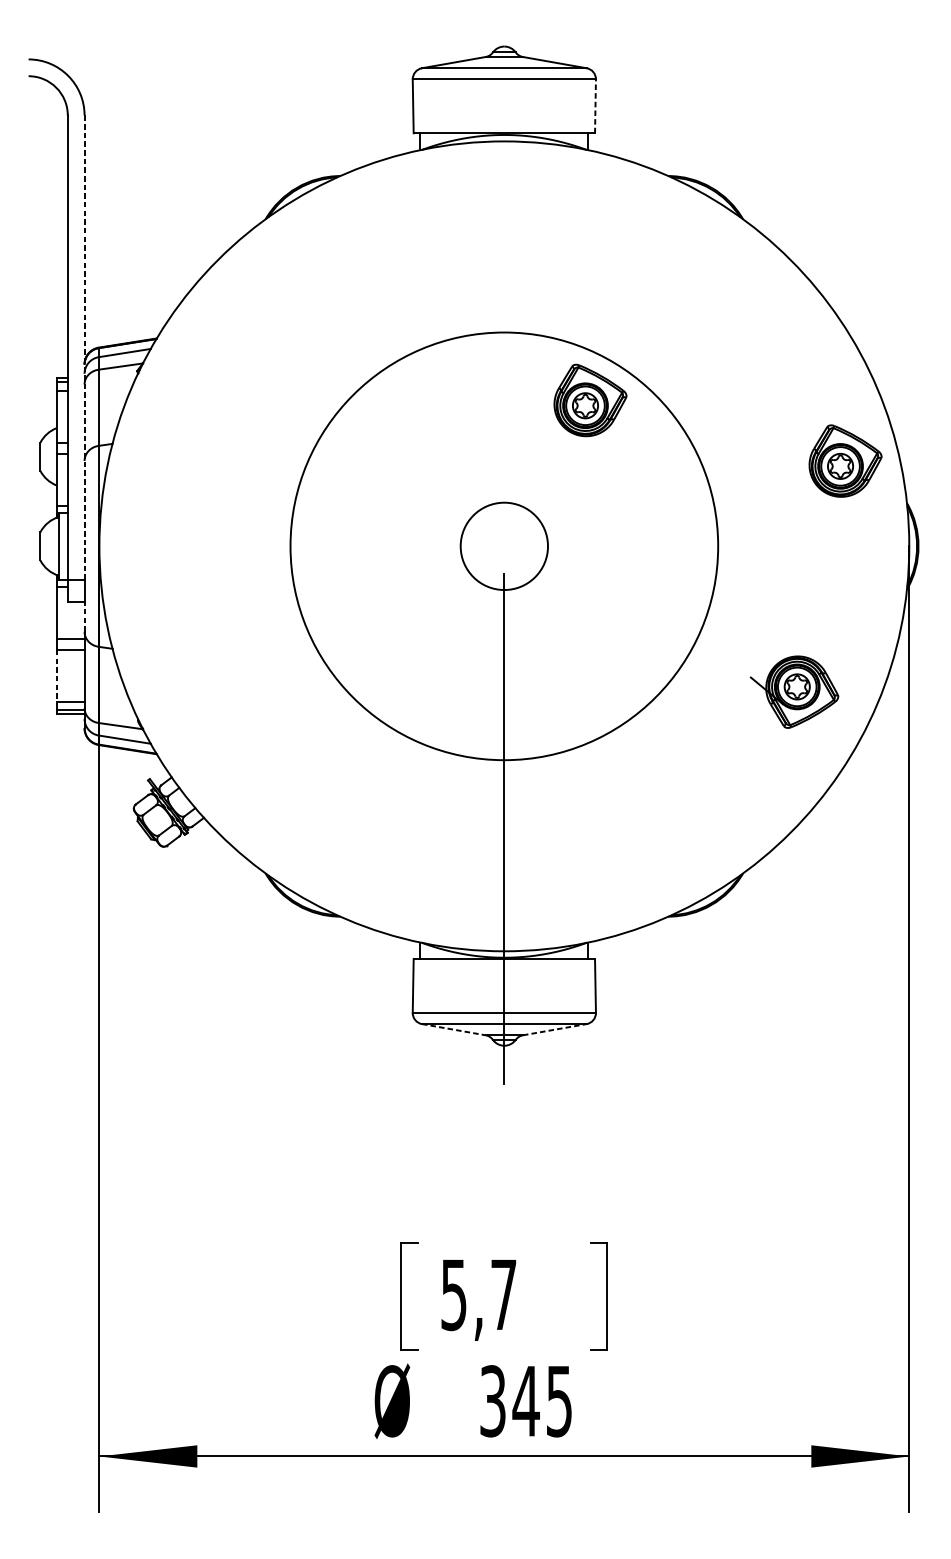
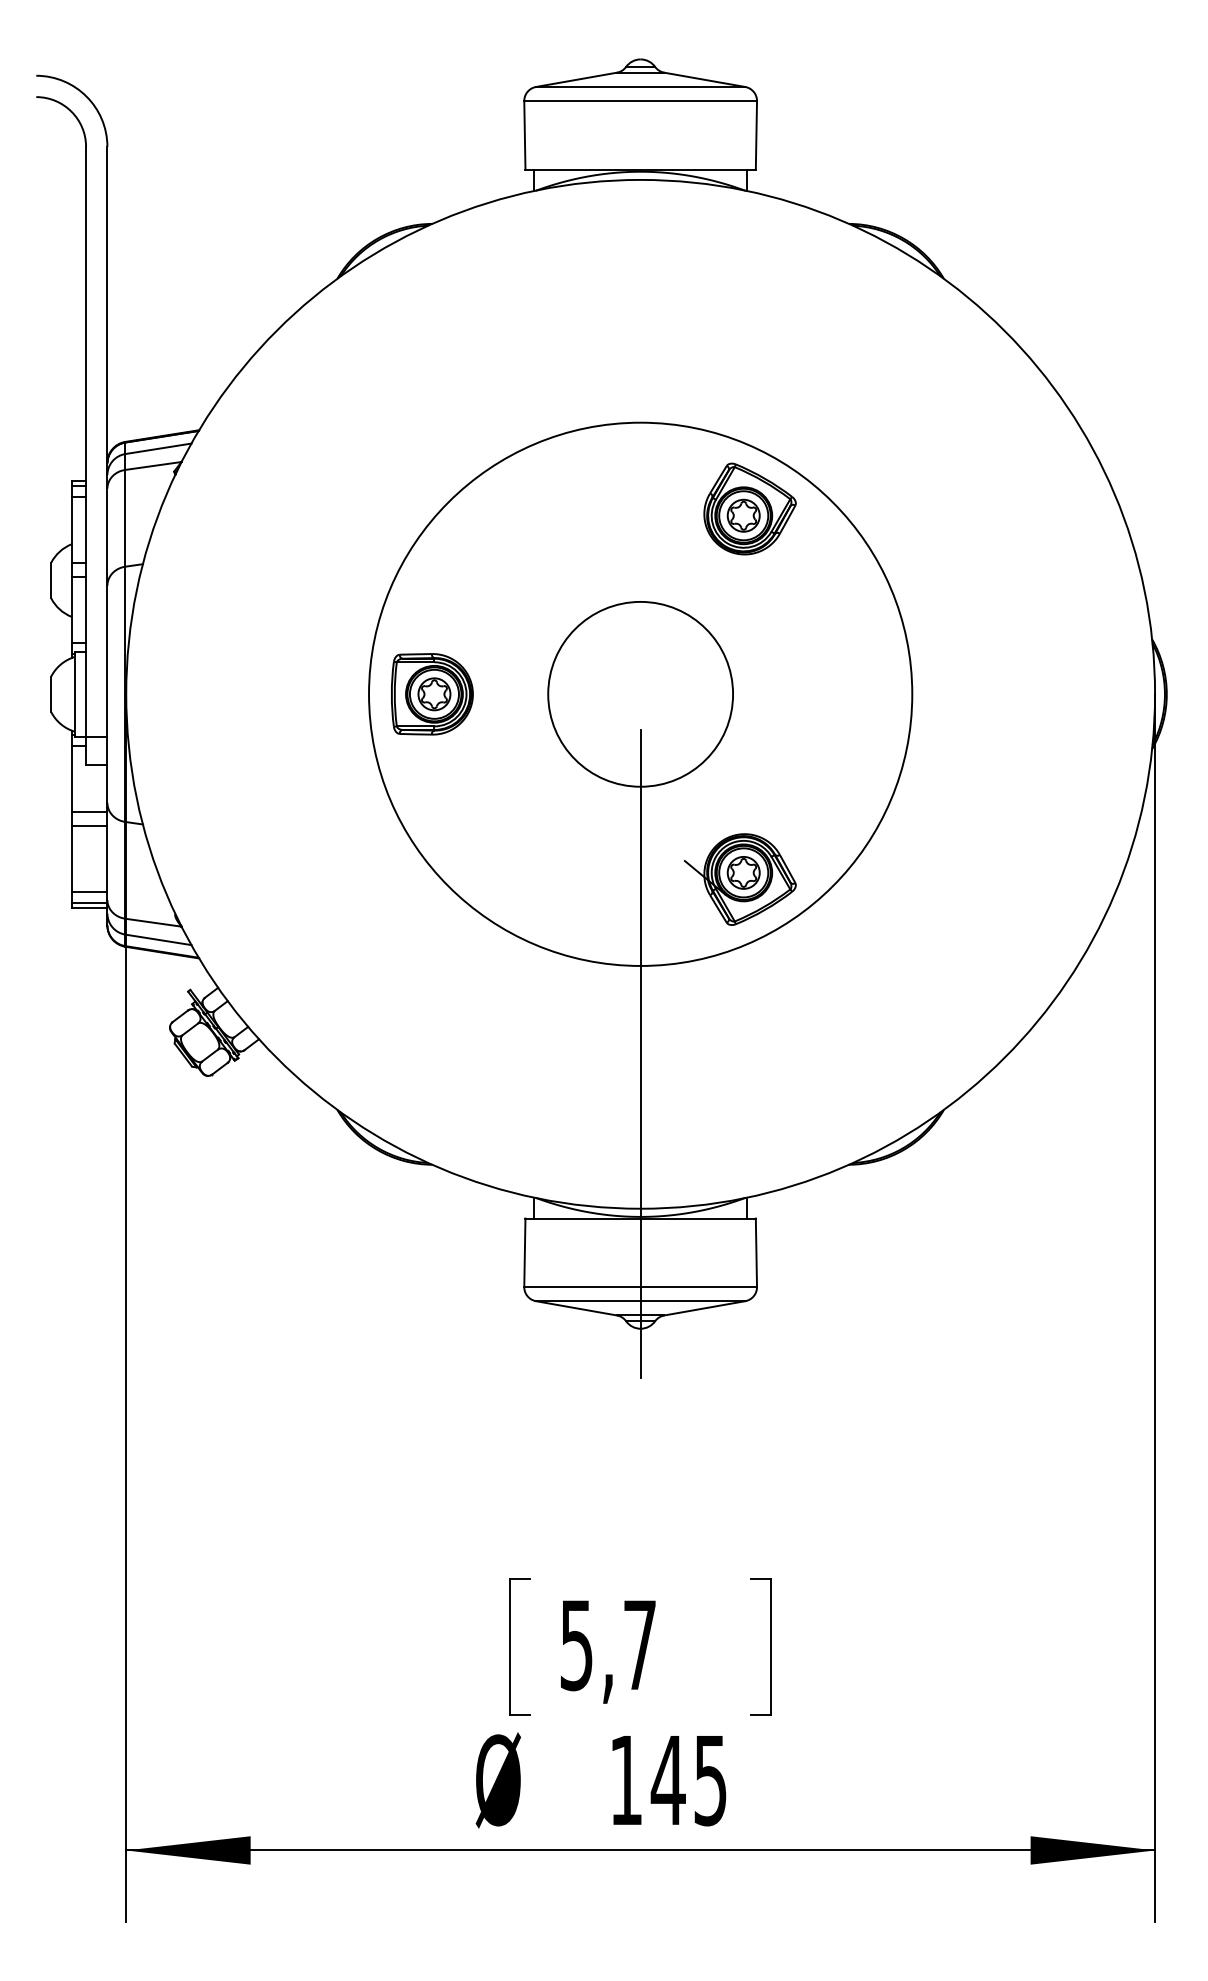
line: (595, 105) -> (756, 134), dashed -> solid
line: (84, 348) -> (107, 442), dashed -> solid
part: (845, 460) -> (1073, 585), removed
circle: (504, 545) -> (640, 693), size x1.67
part: (340, 546) -> (432, 694), added
line: (84, 617) -> (107, 784), dashed -> solid
line: (56, 676) -> (71, 859), dashed -> solid
part: (793, 692) -> (739, 879), moved
line: (454, 1029) -> (577, 1308), dashed -> solid
line: (555, 1029) -> (705, 1308), dashed -> solid
text: (493, 1401) -> (626, 1780), 345 -> 145

